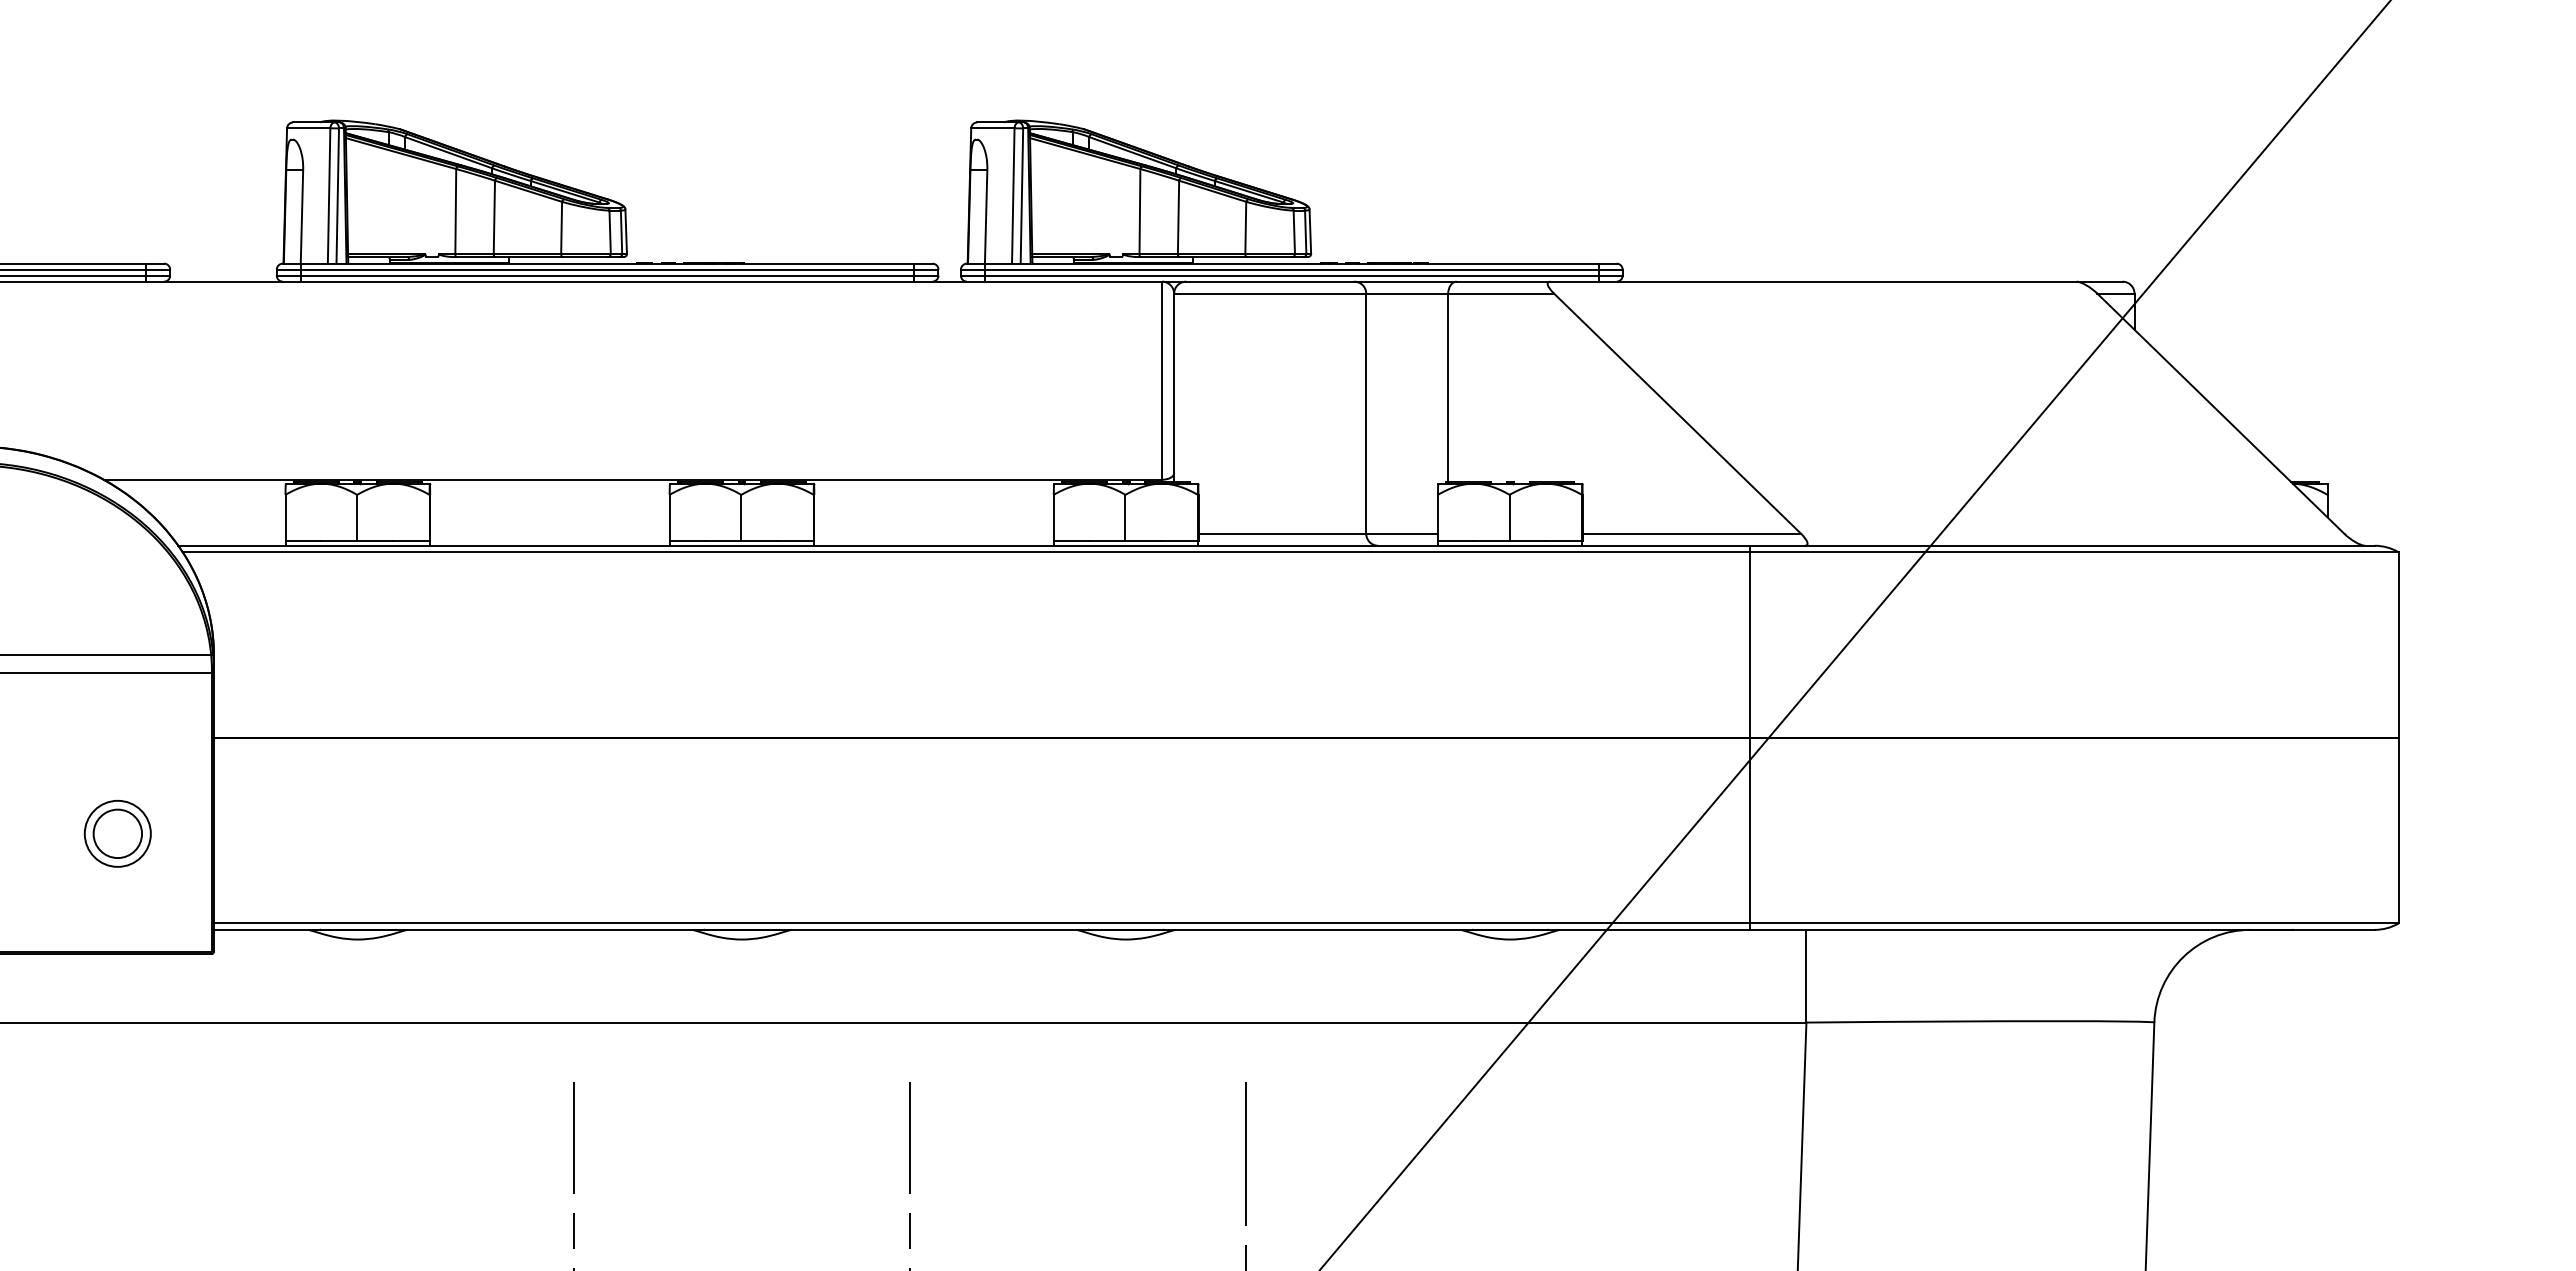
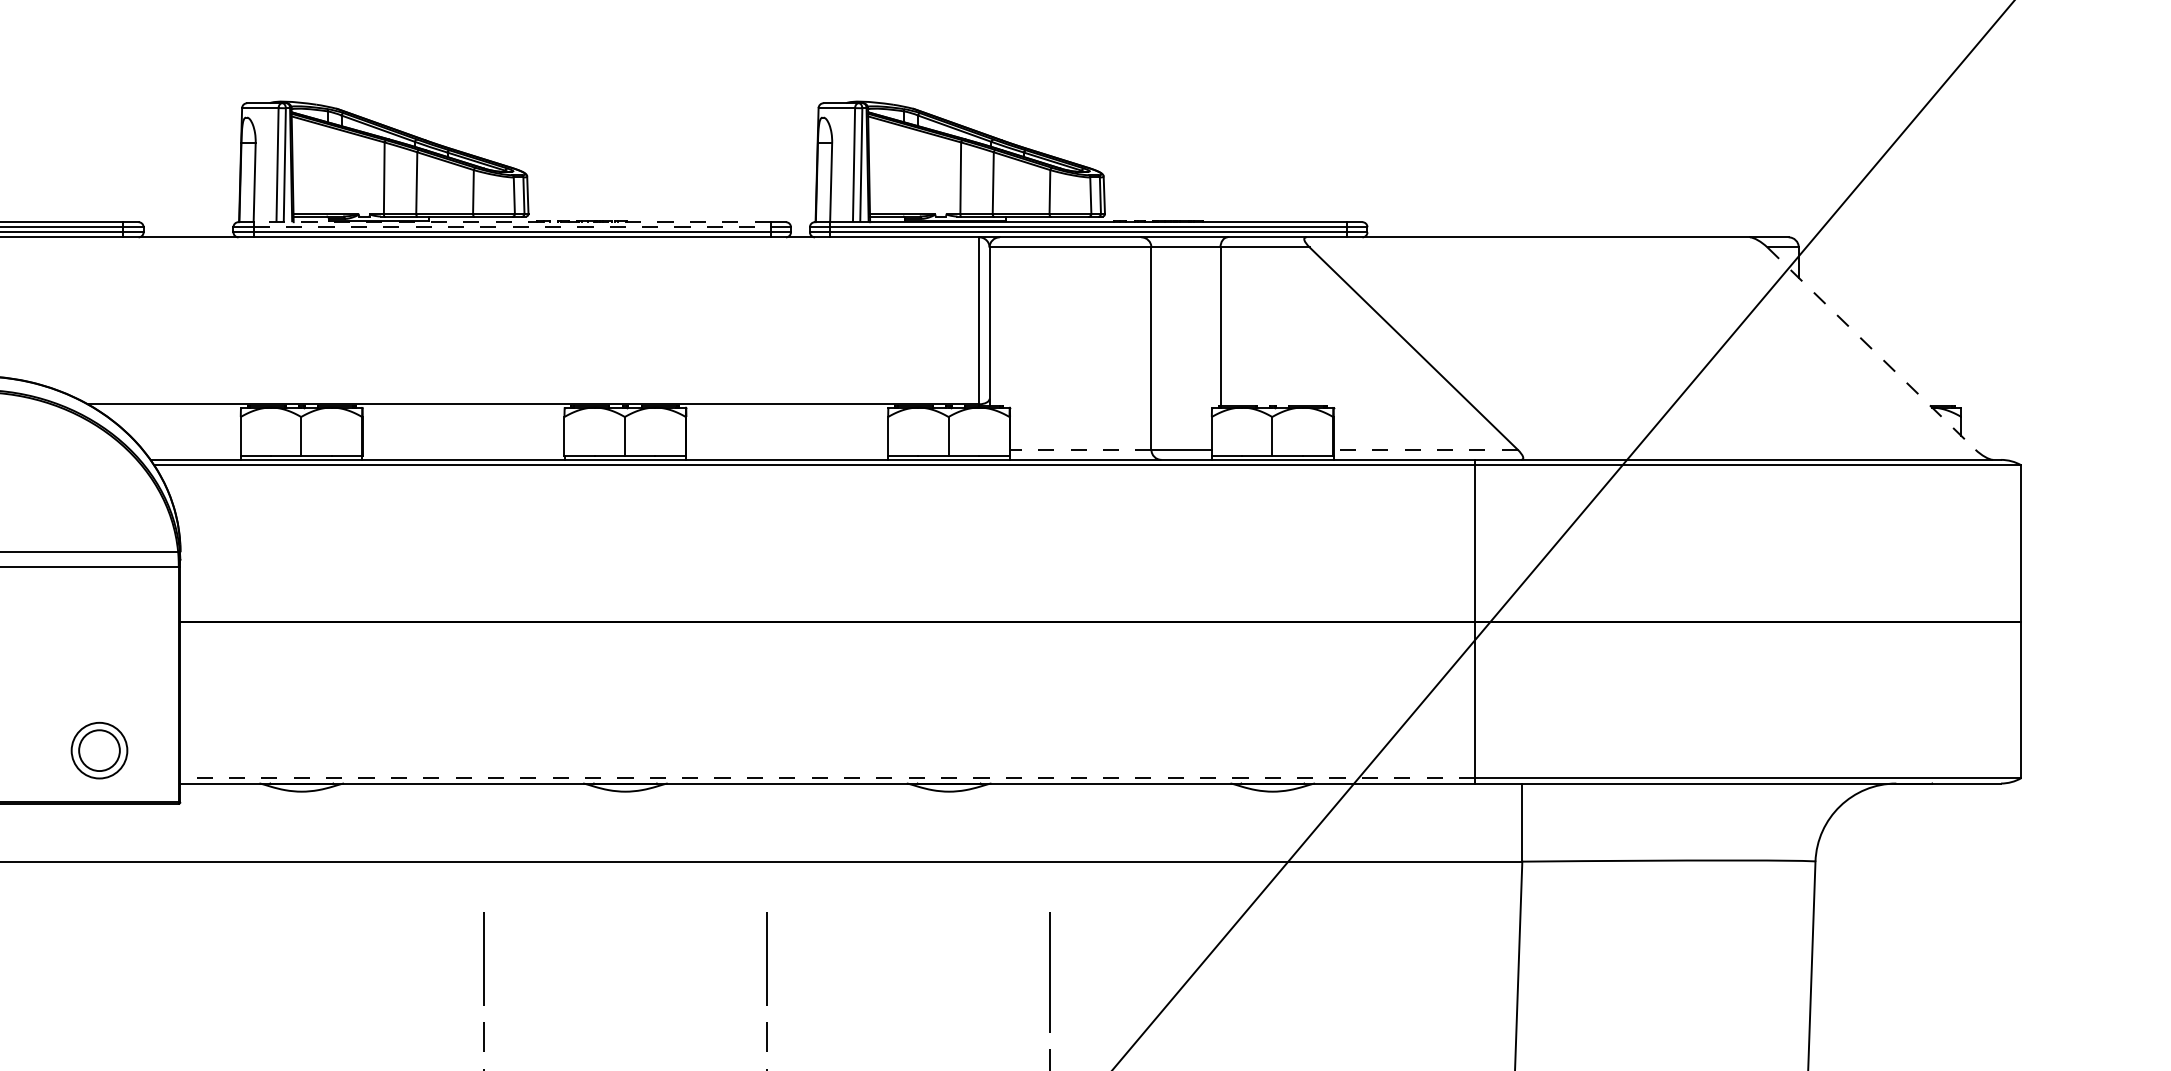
line: (607, 263) -> (512, 222), solid -> dashed
line: (607, 269) -> (512, 227), solid -> dashed
line: (2221, 414) -> (1872, 349), solid -> dashed
line: (1282, 533) -> (1080, 449), solid -> dashed
line: (1691, 533) -> (1425, 449), solid -> dashed
part: (117, 833) -> (99, 750), moved
line: (981, 923) -> (827, 778), solid -> dashed

